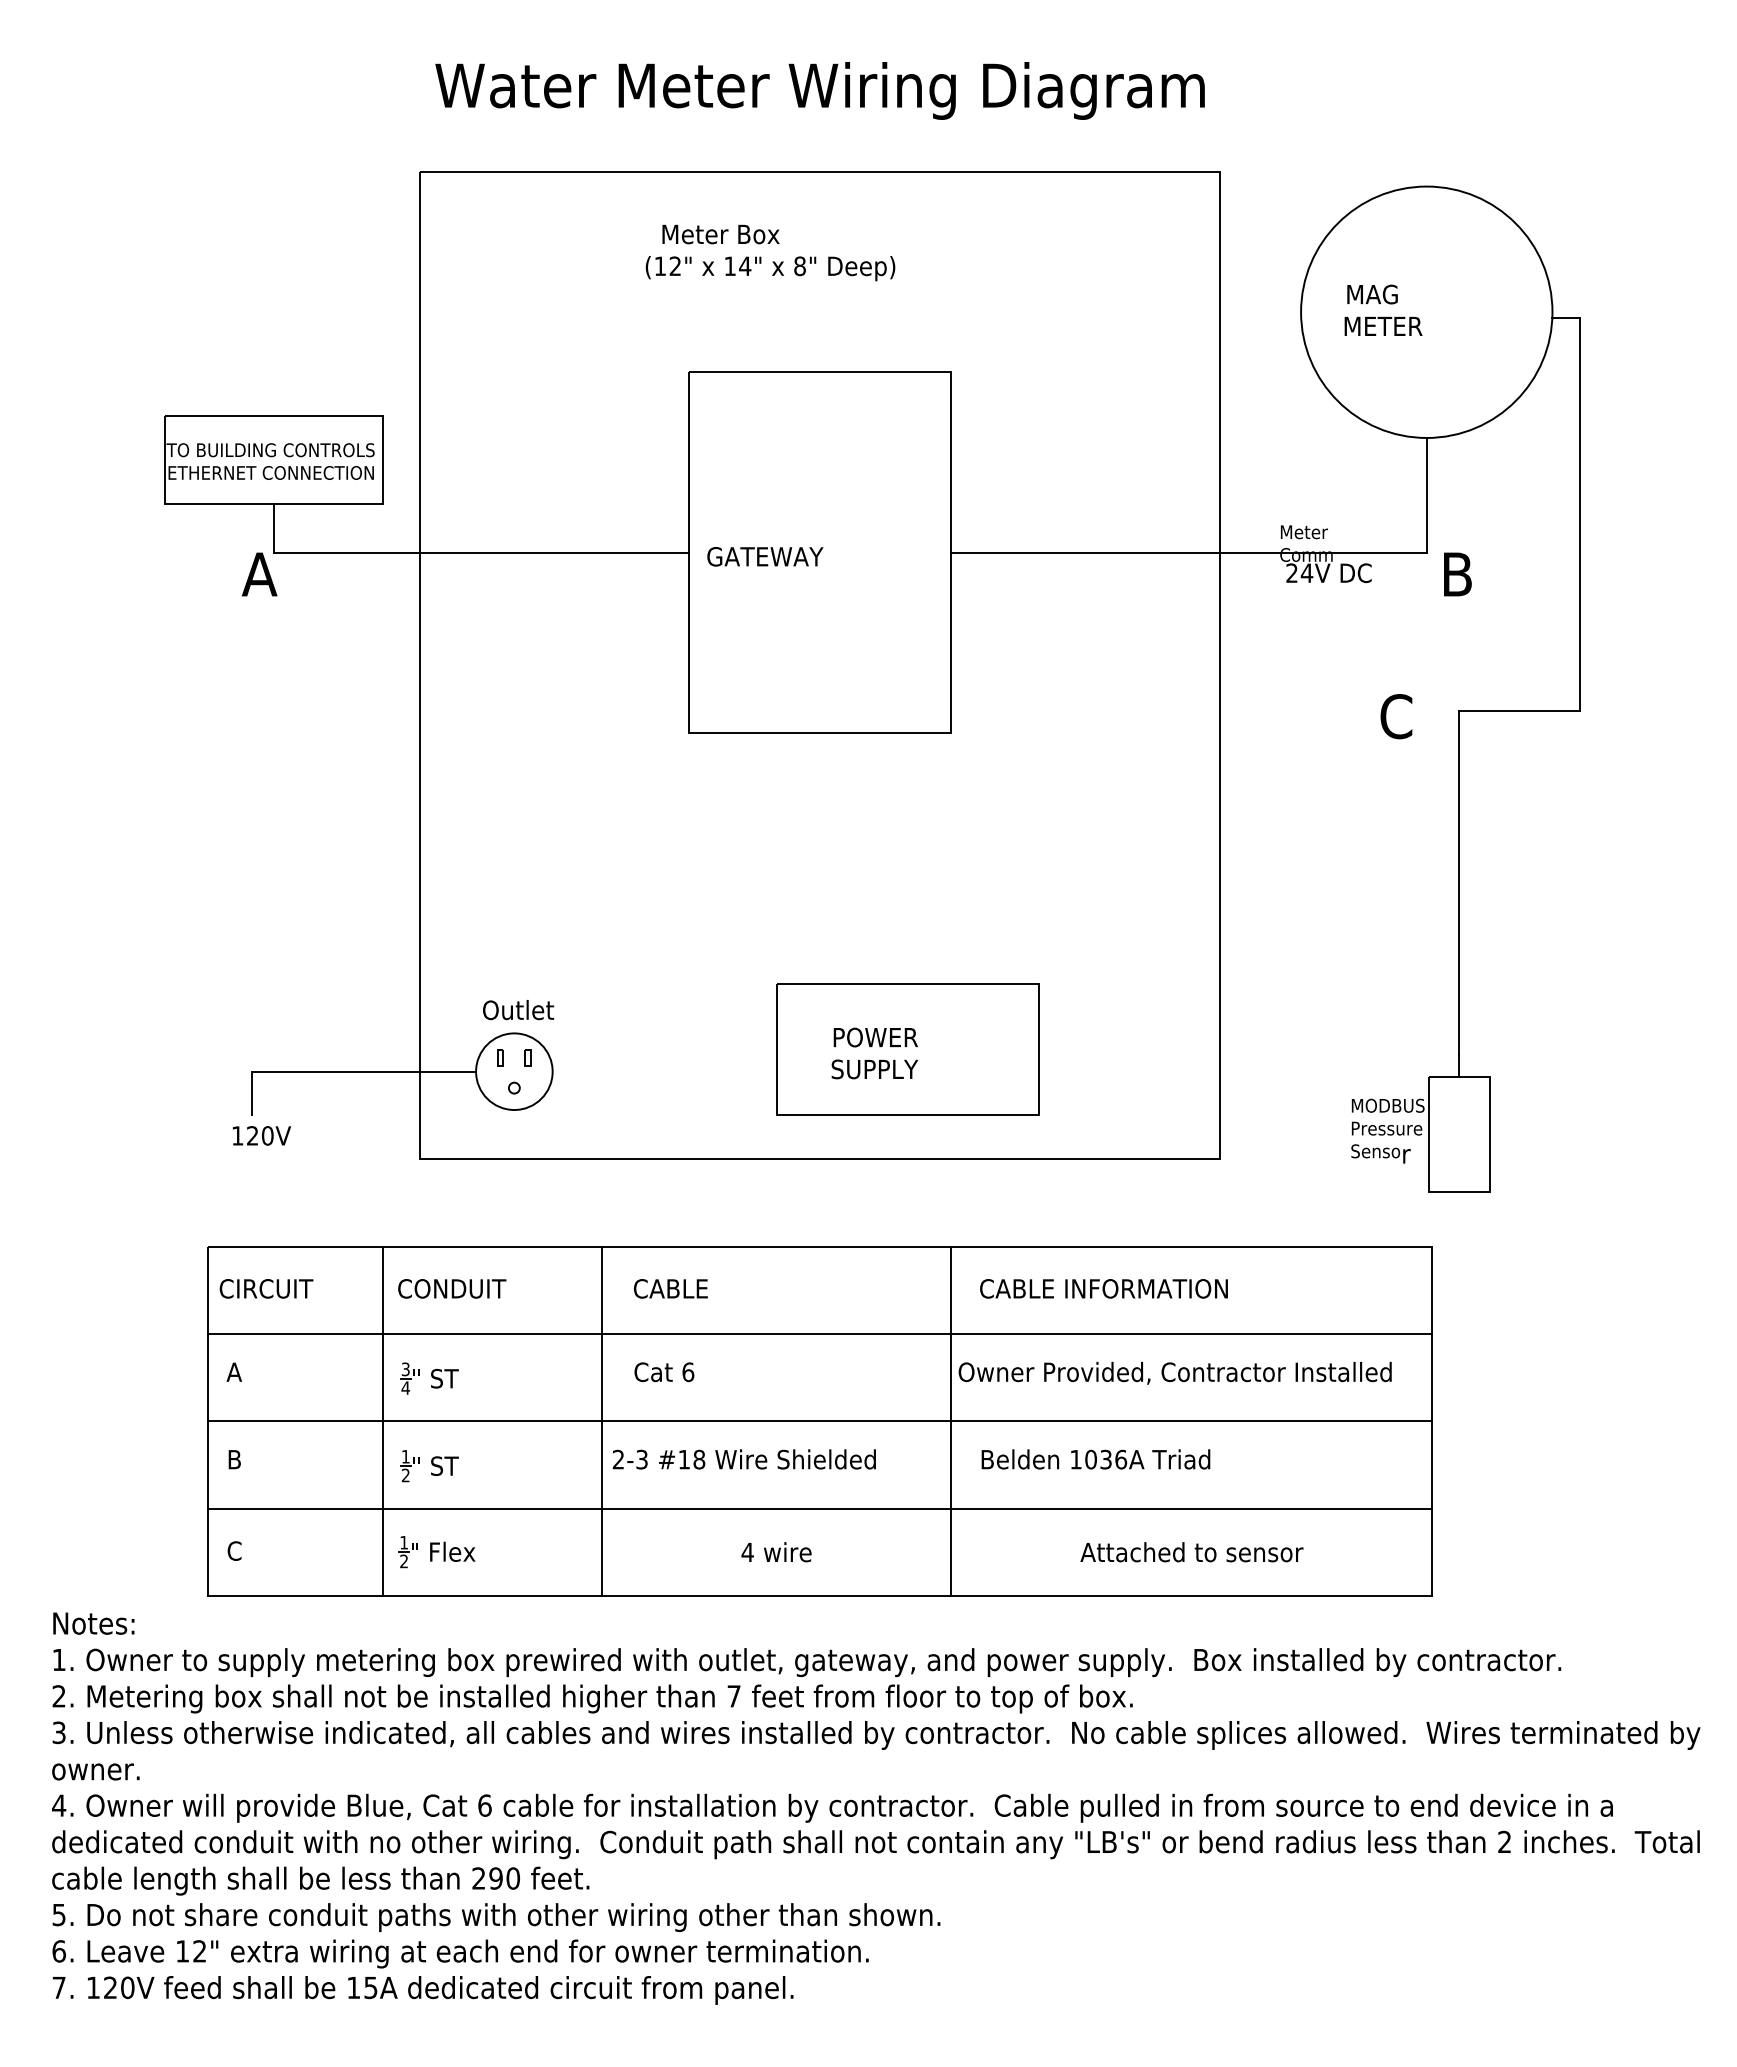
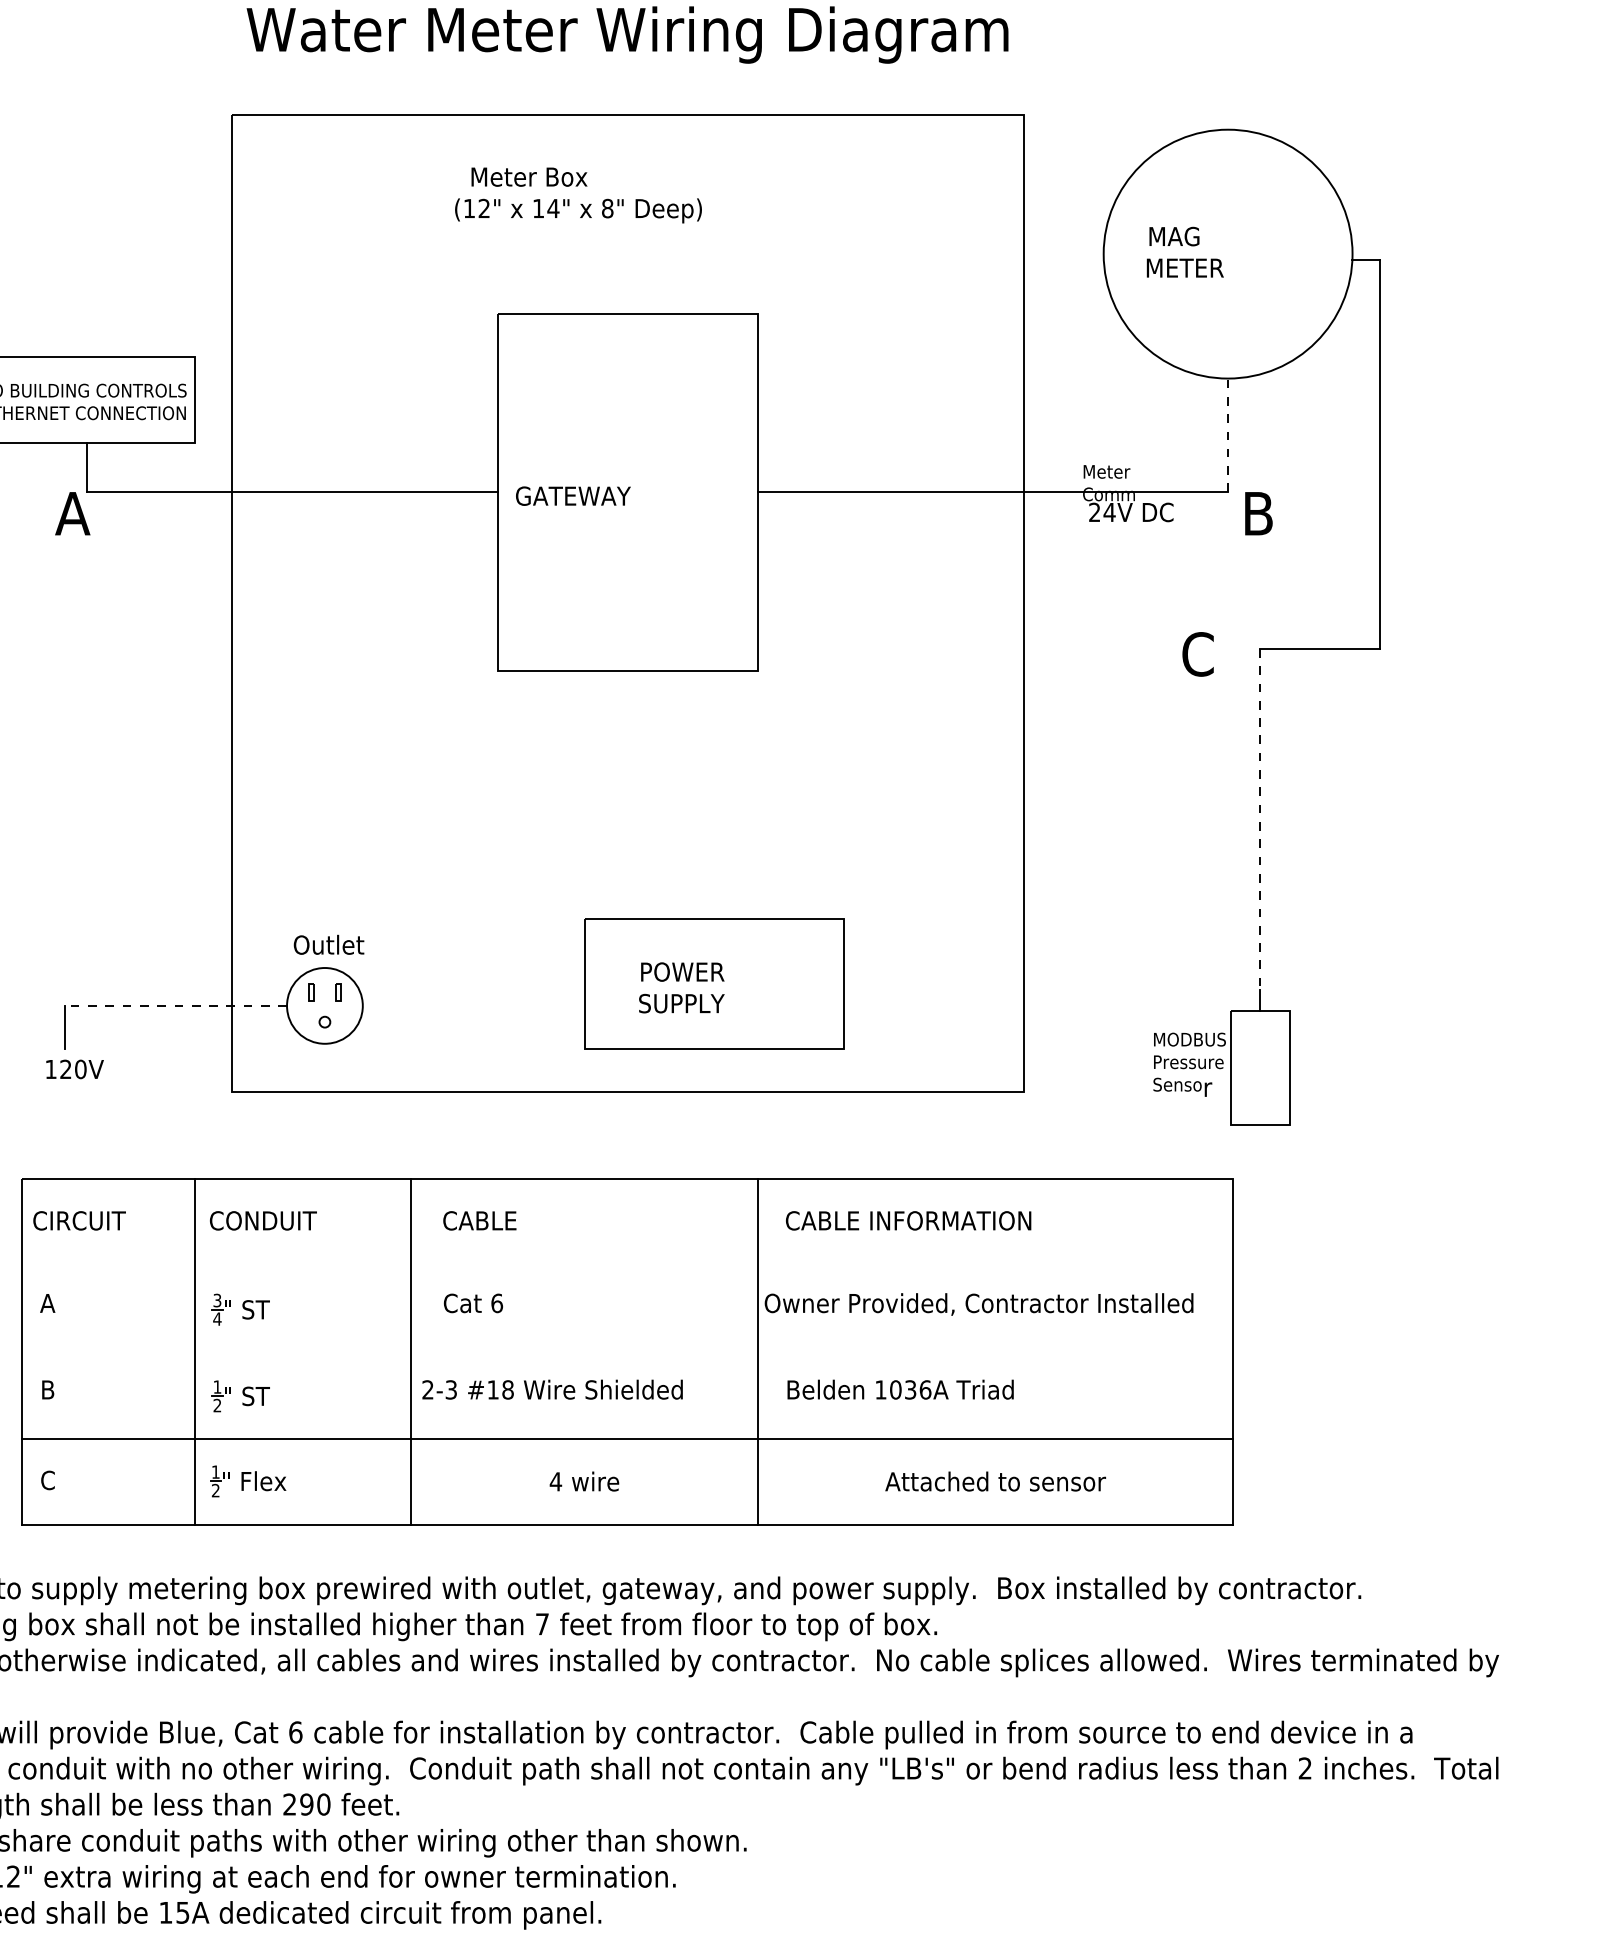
line: (1426, 494) -> (1227, 434), solid -> dashed
line: (1459, 883) -> (1260, 819), solid -> dashed
line: (364, 1071) -> (176, 1005), solid -> dashed
line: (820, 1333) -> (627, 1265), removed
line: (820, 1421) -> (627, 1352), removed

